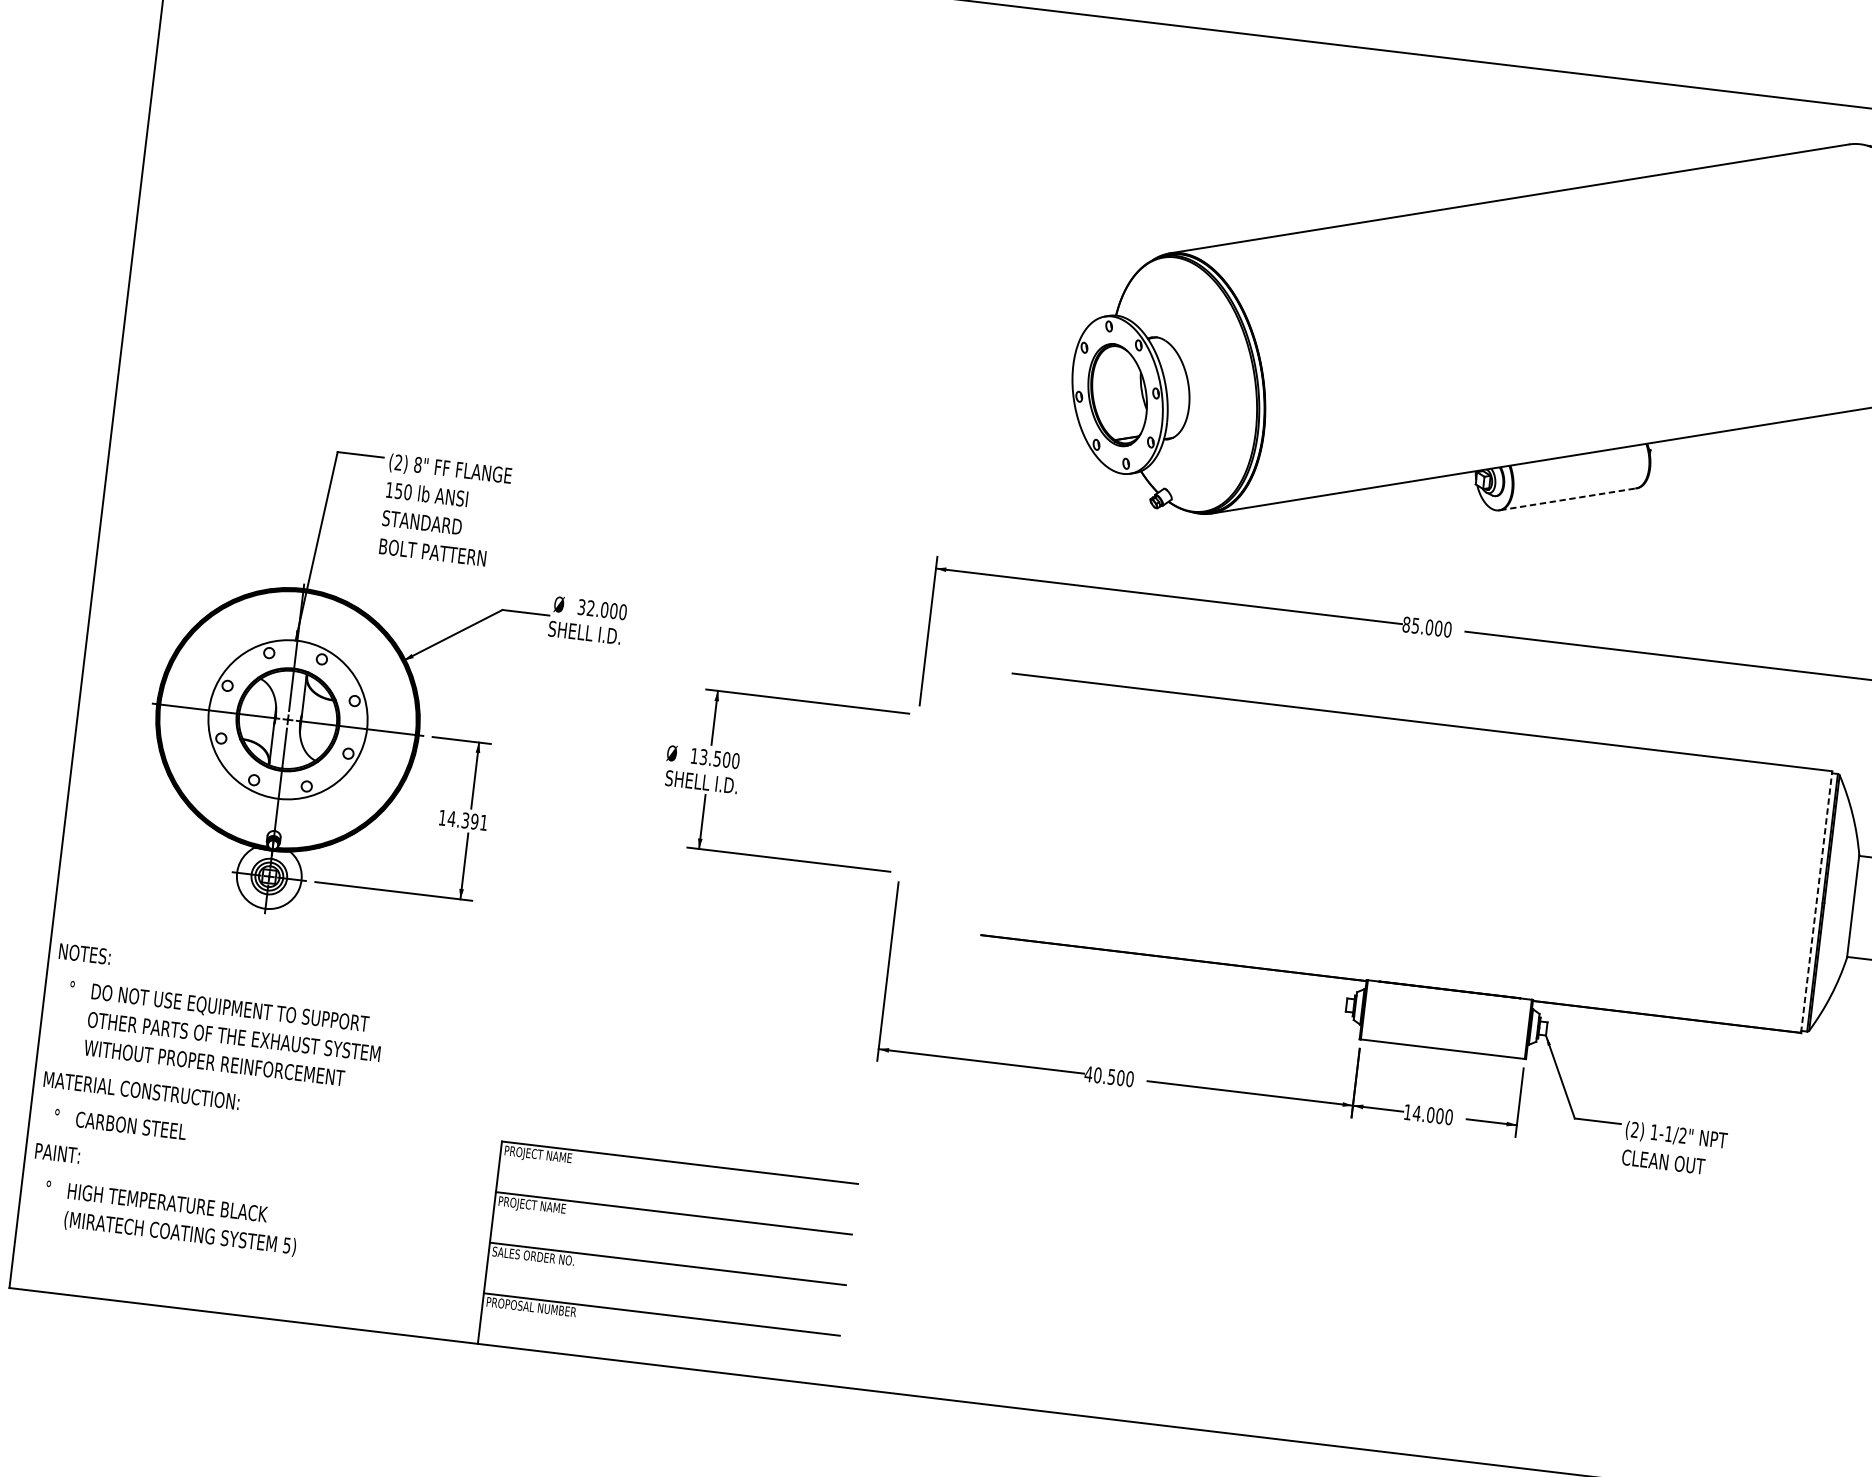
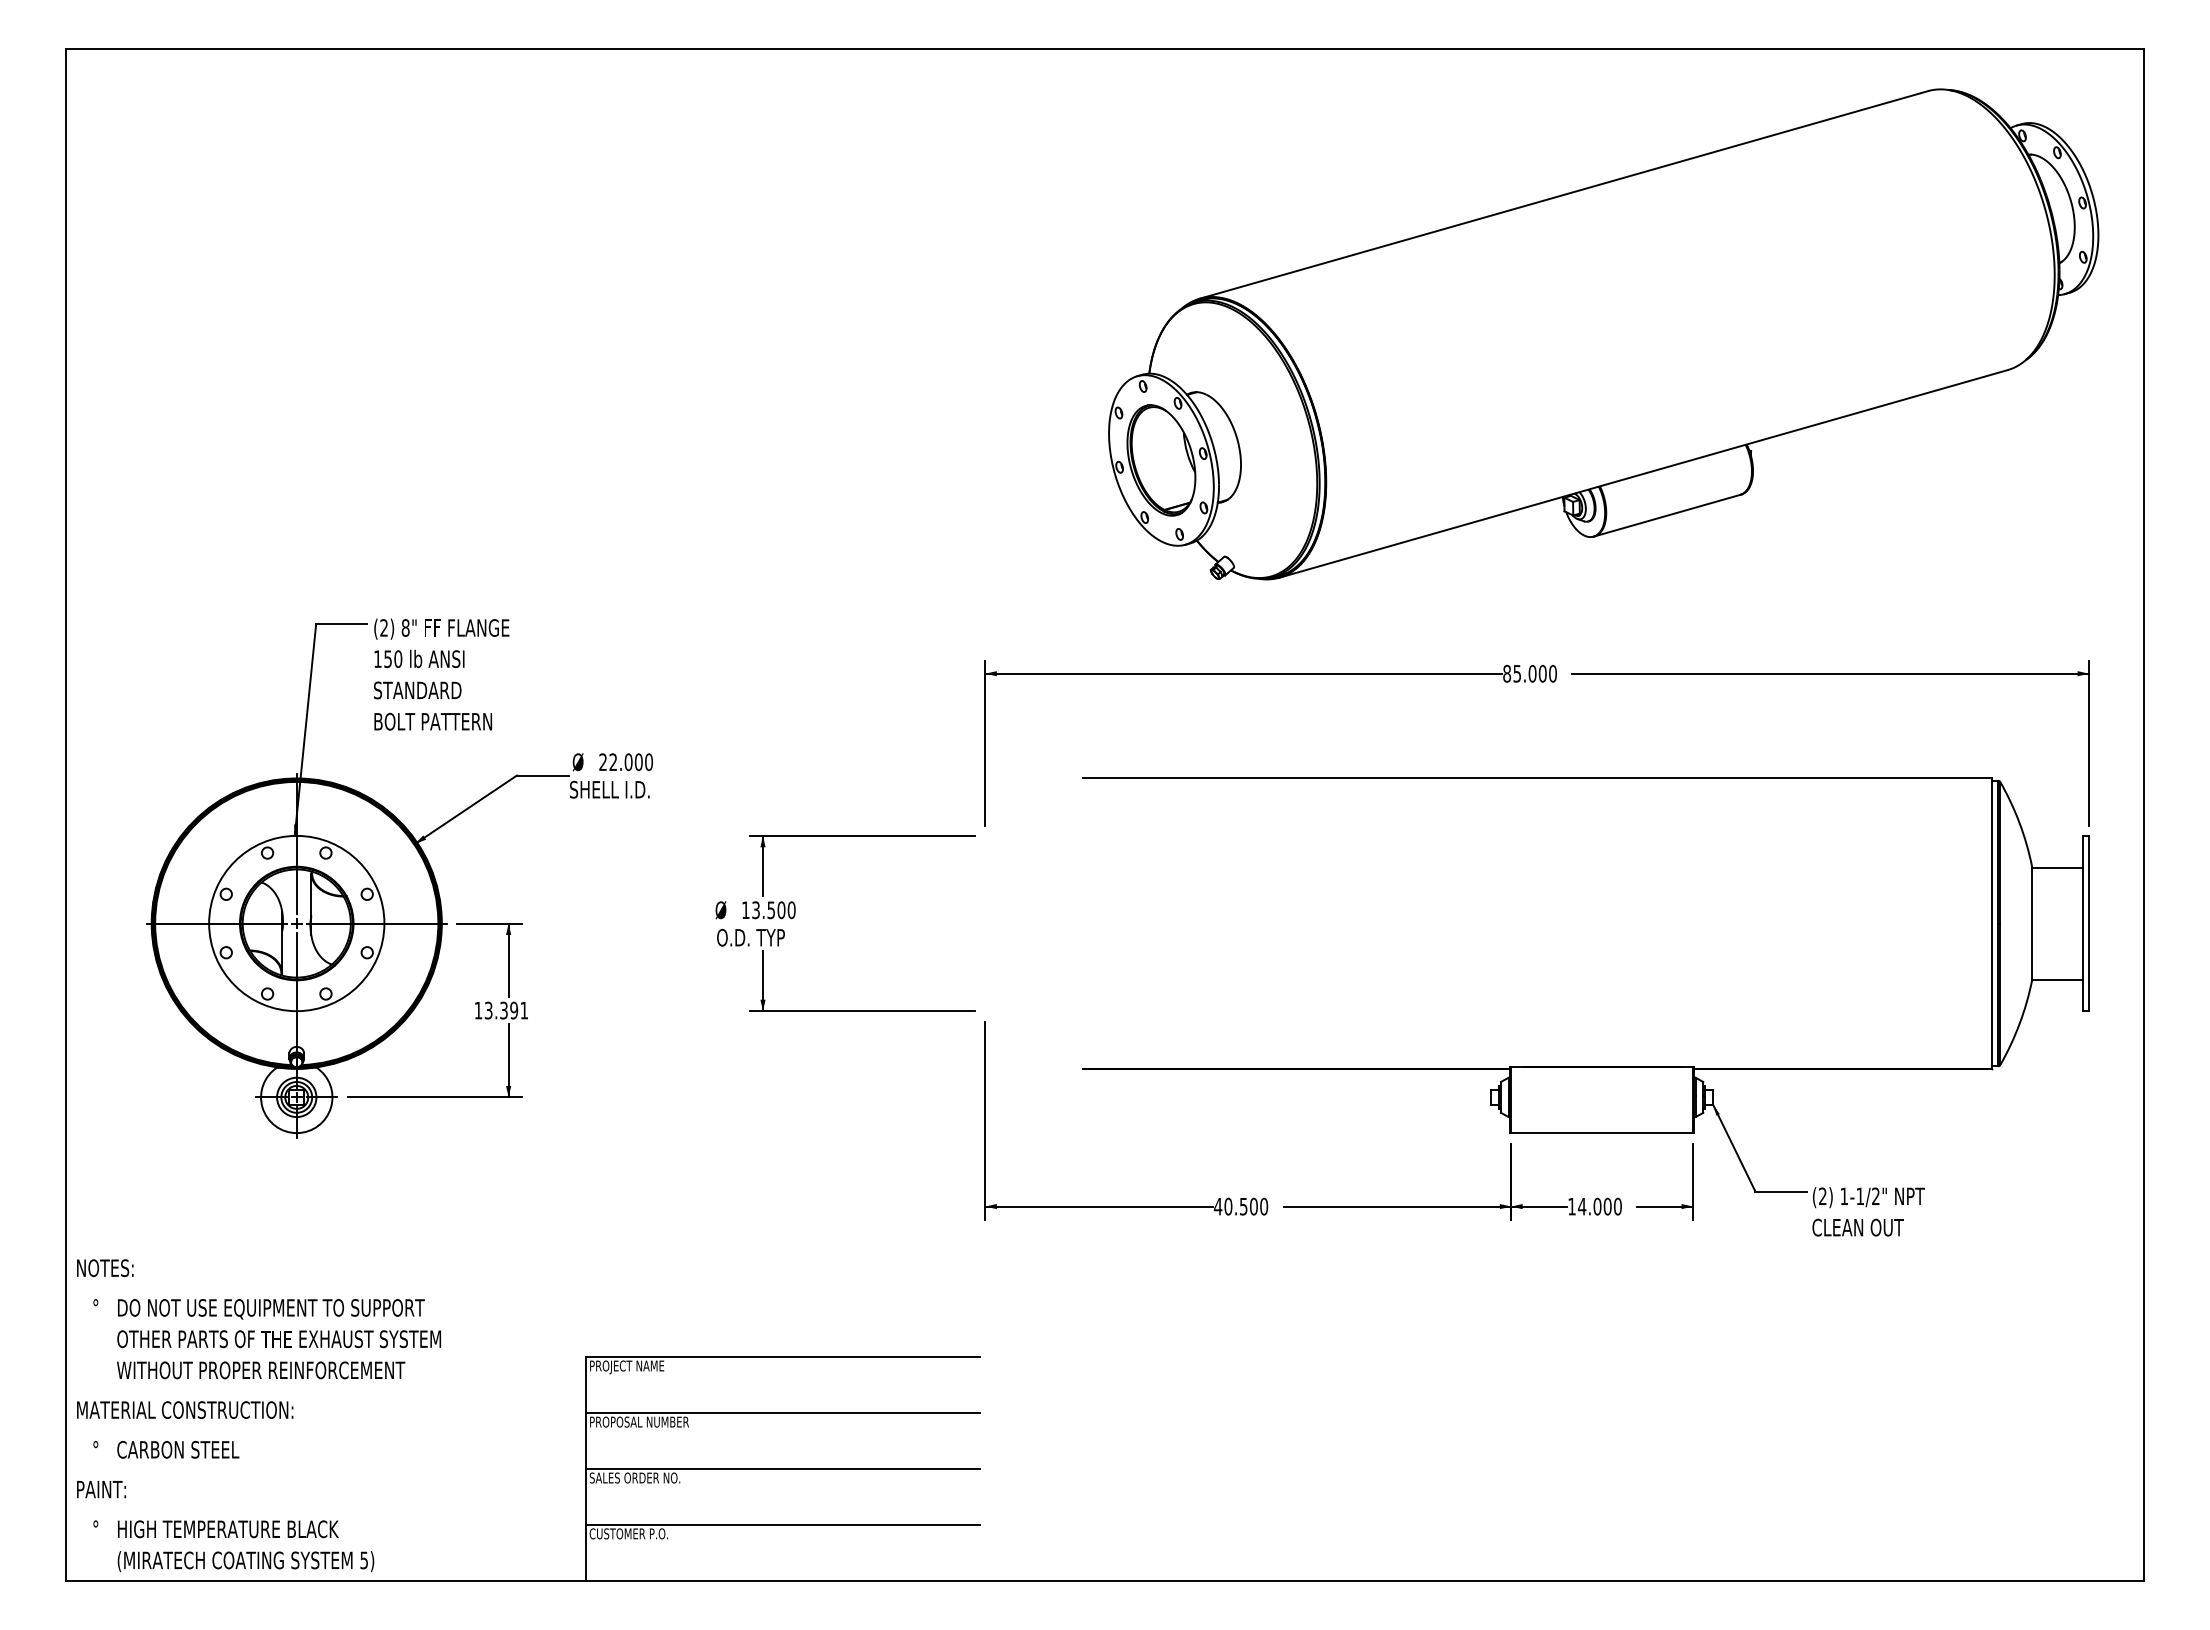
line: (1568, 499) -> (1667, 515), dashed -> solid
text: (581, 607) -> (602, 762), 32.000 -> 22.000
text: (701, 781) -> (756, 937), SHELL I.D. -> O.D. TYP
text: (451, 818) -> (488, 1010), 14.391 -> 13.391
line: (1816, 902) -> (1991, 923), dashed -> solid
text: (207, 1103) -> (258, 1415), moved
text: (551, 1208) -> (648, 1423), PROJECT NAME -> PROPOSAL NUMBER
text: (530, 1306) -> (638, 1533), PROPOSAL NUMBER -> CUSTOMER P.O.

